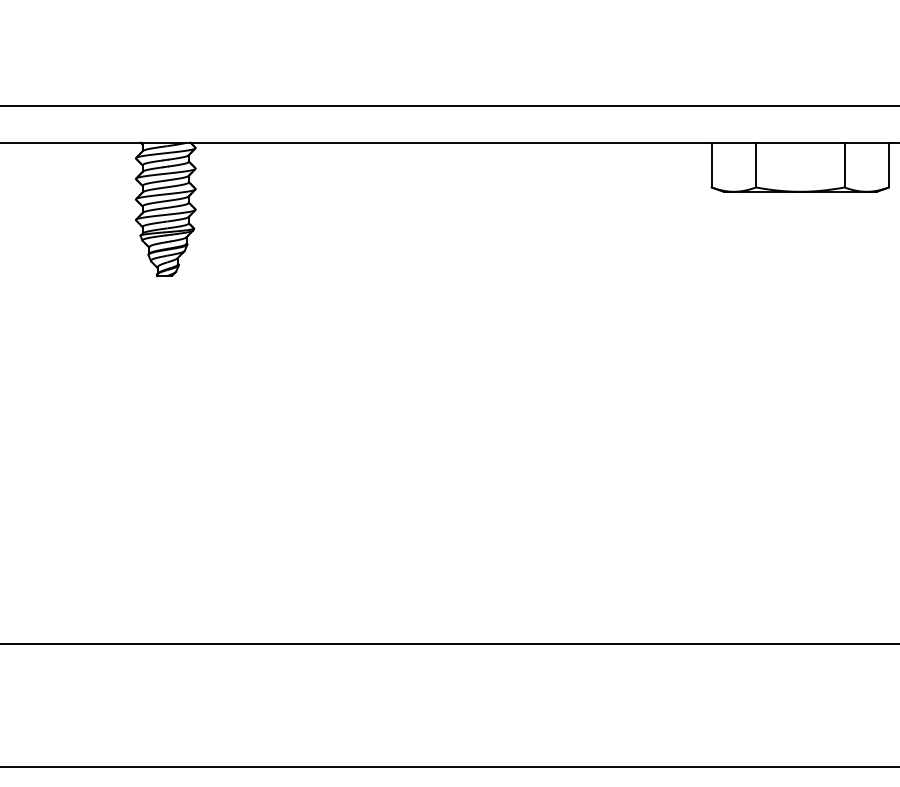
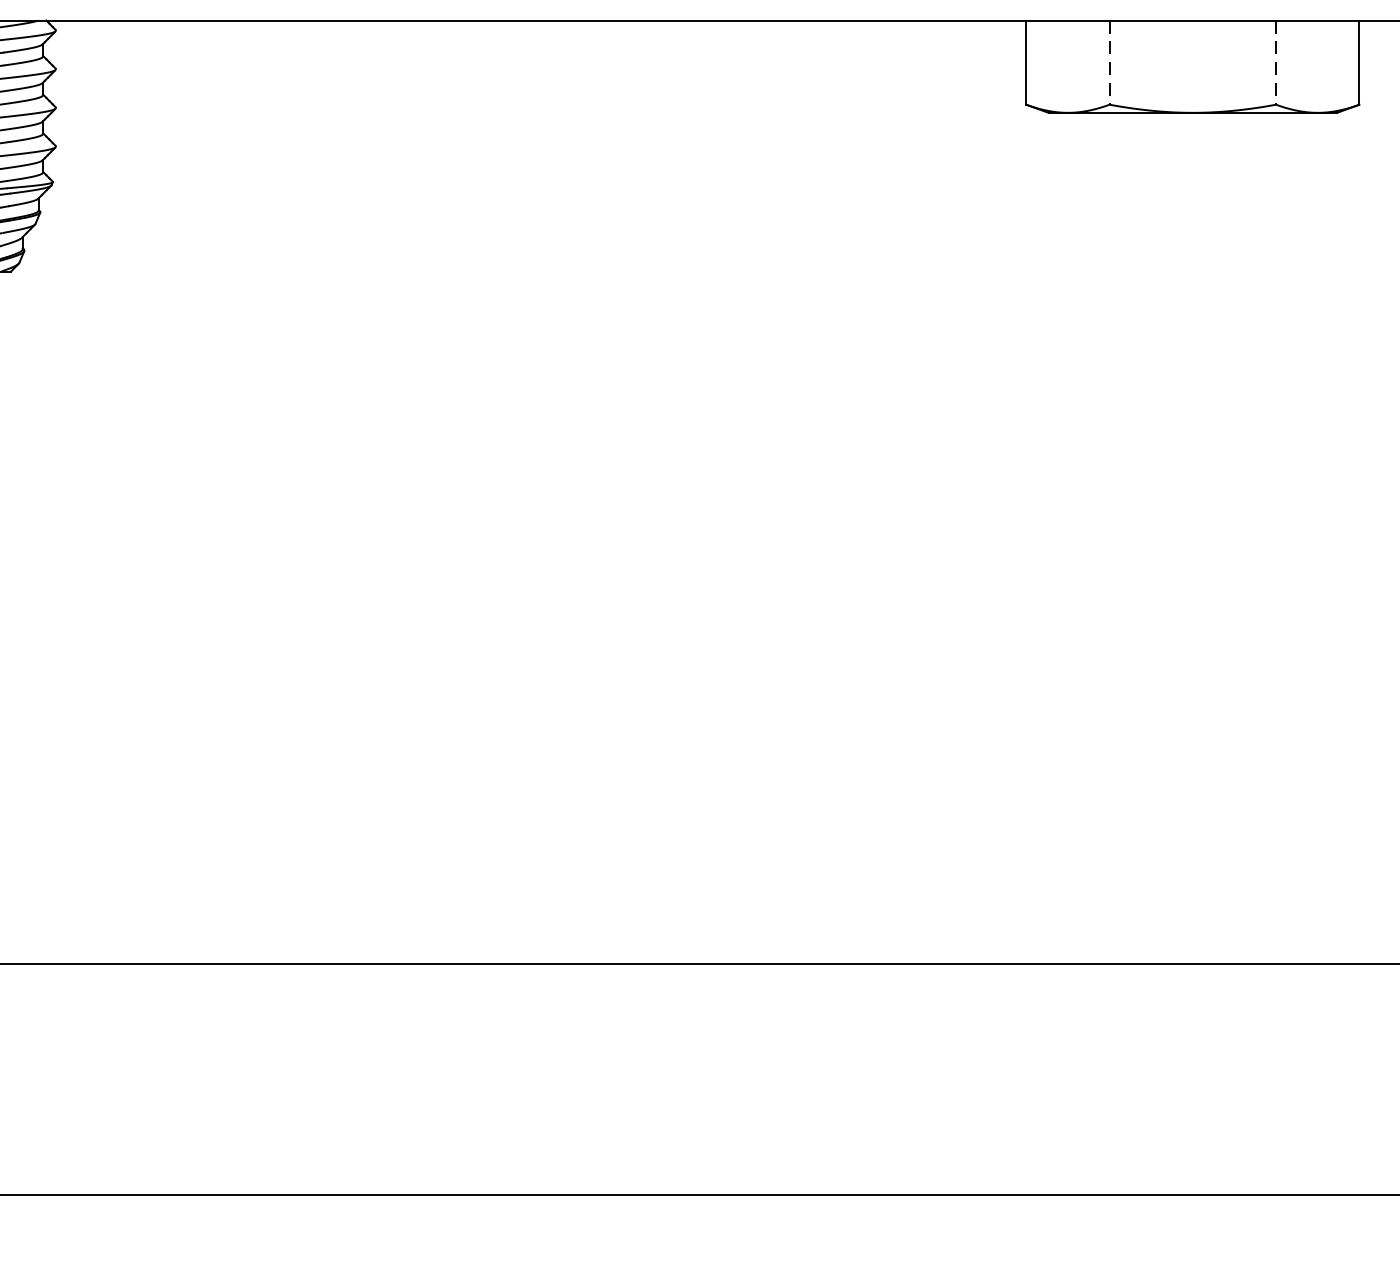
line: (756, 165) -> (1110, 63), solid -> dashed
line: (844, 165) -> (1275, 63), solid -> dashed

